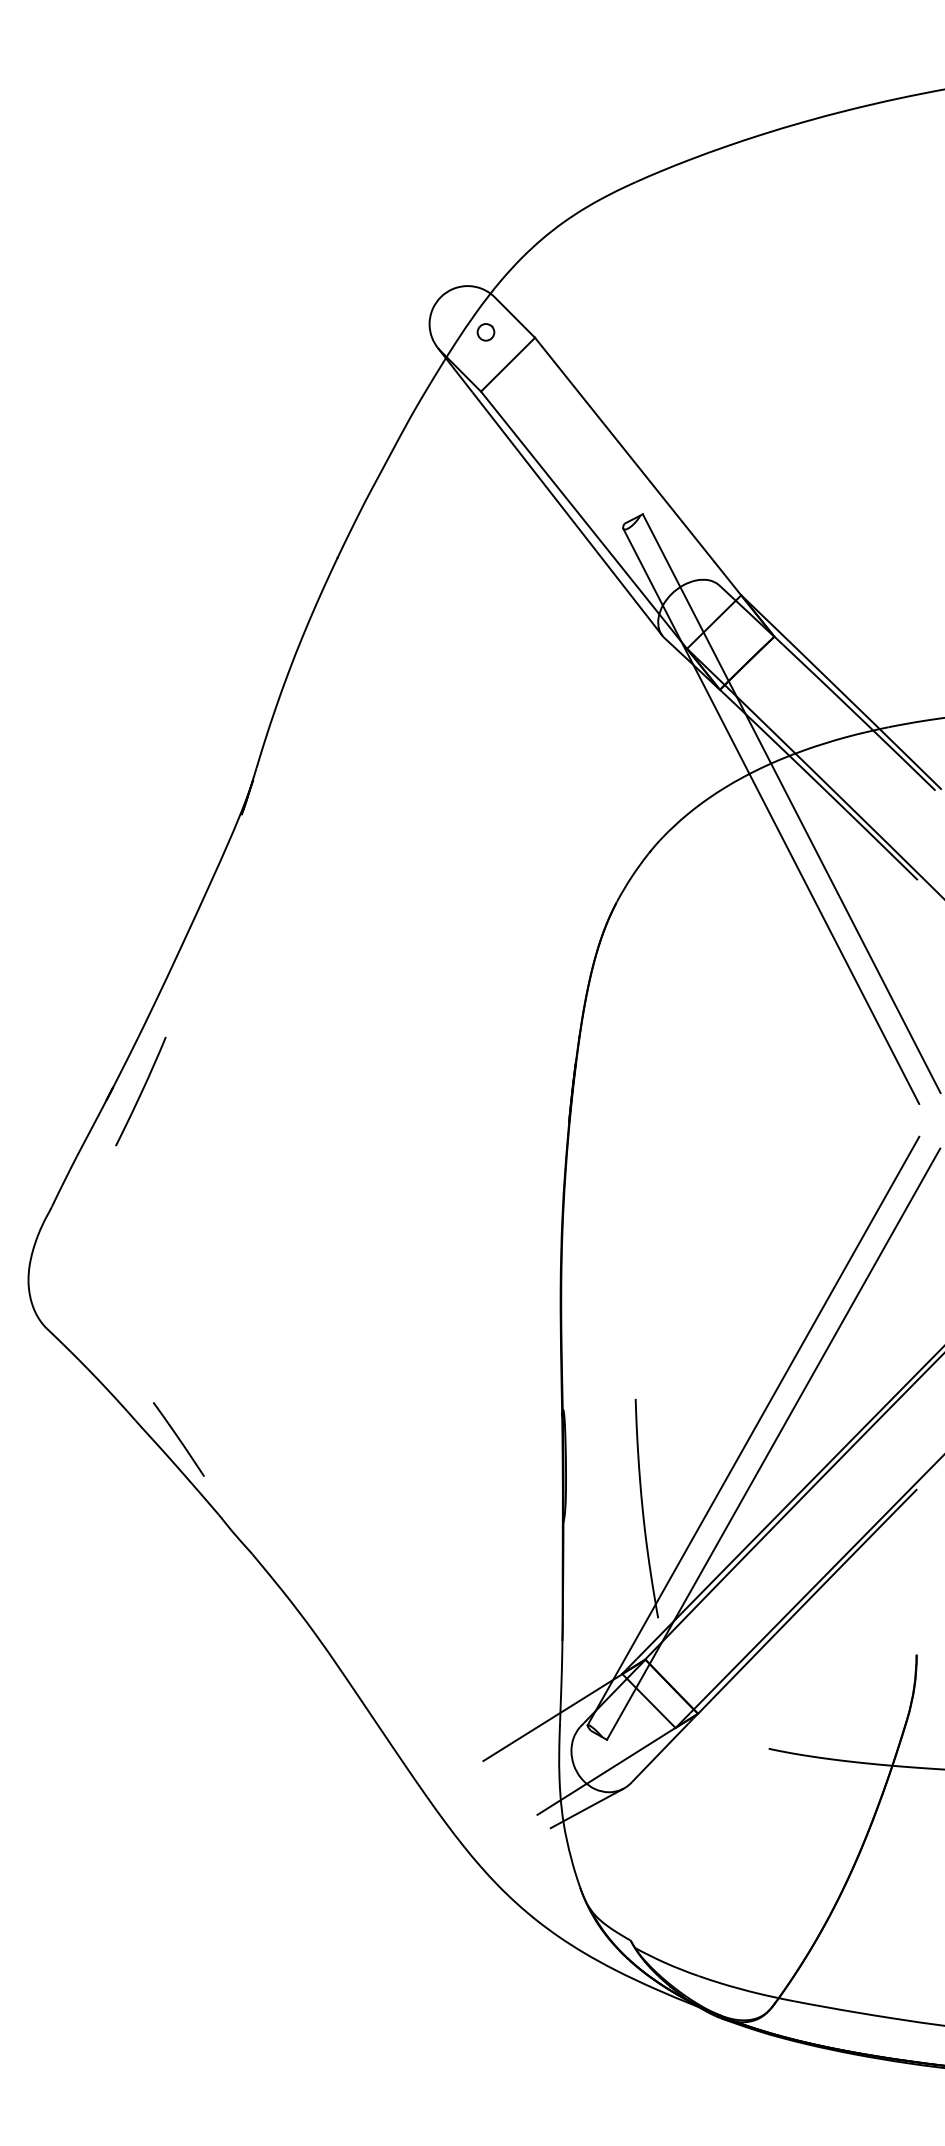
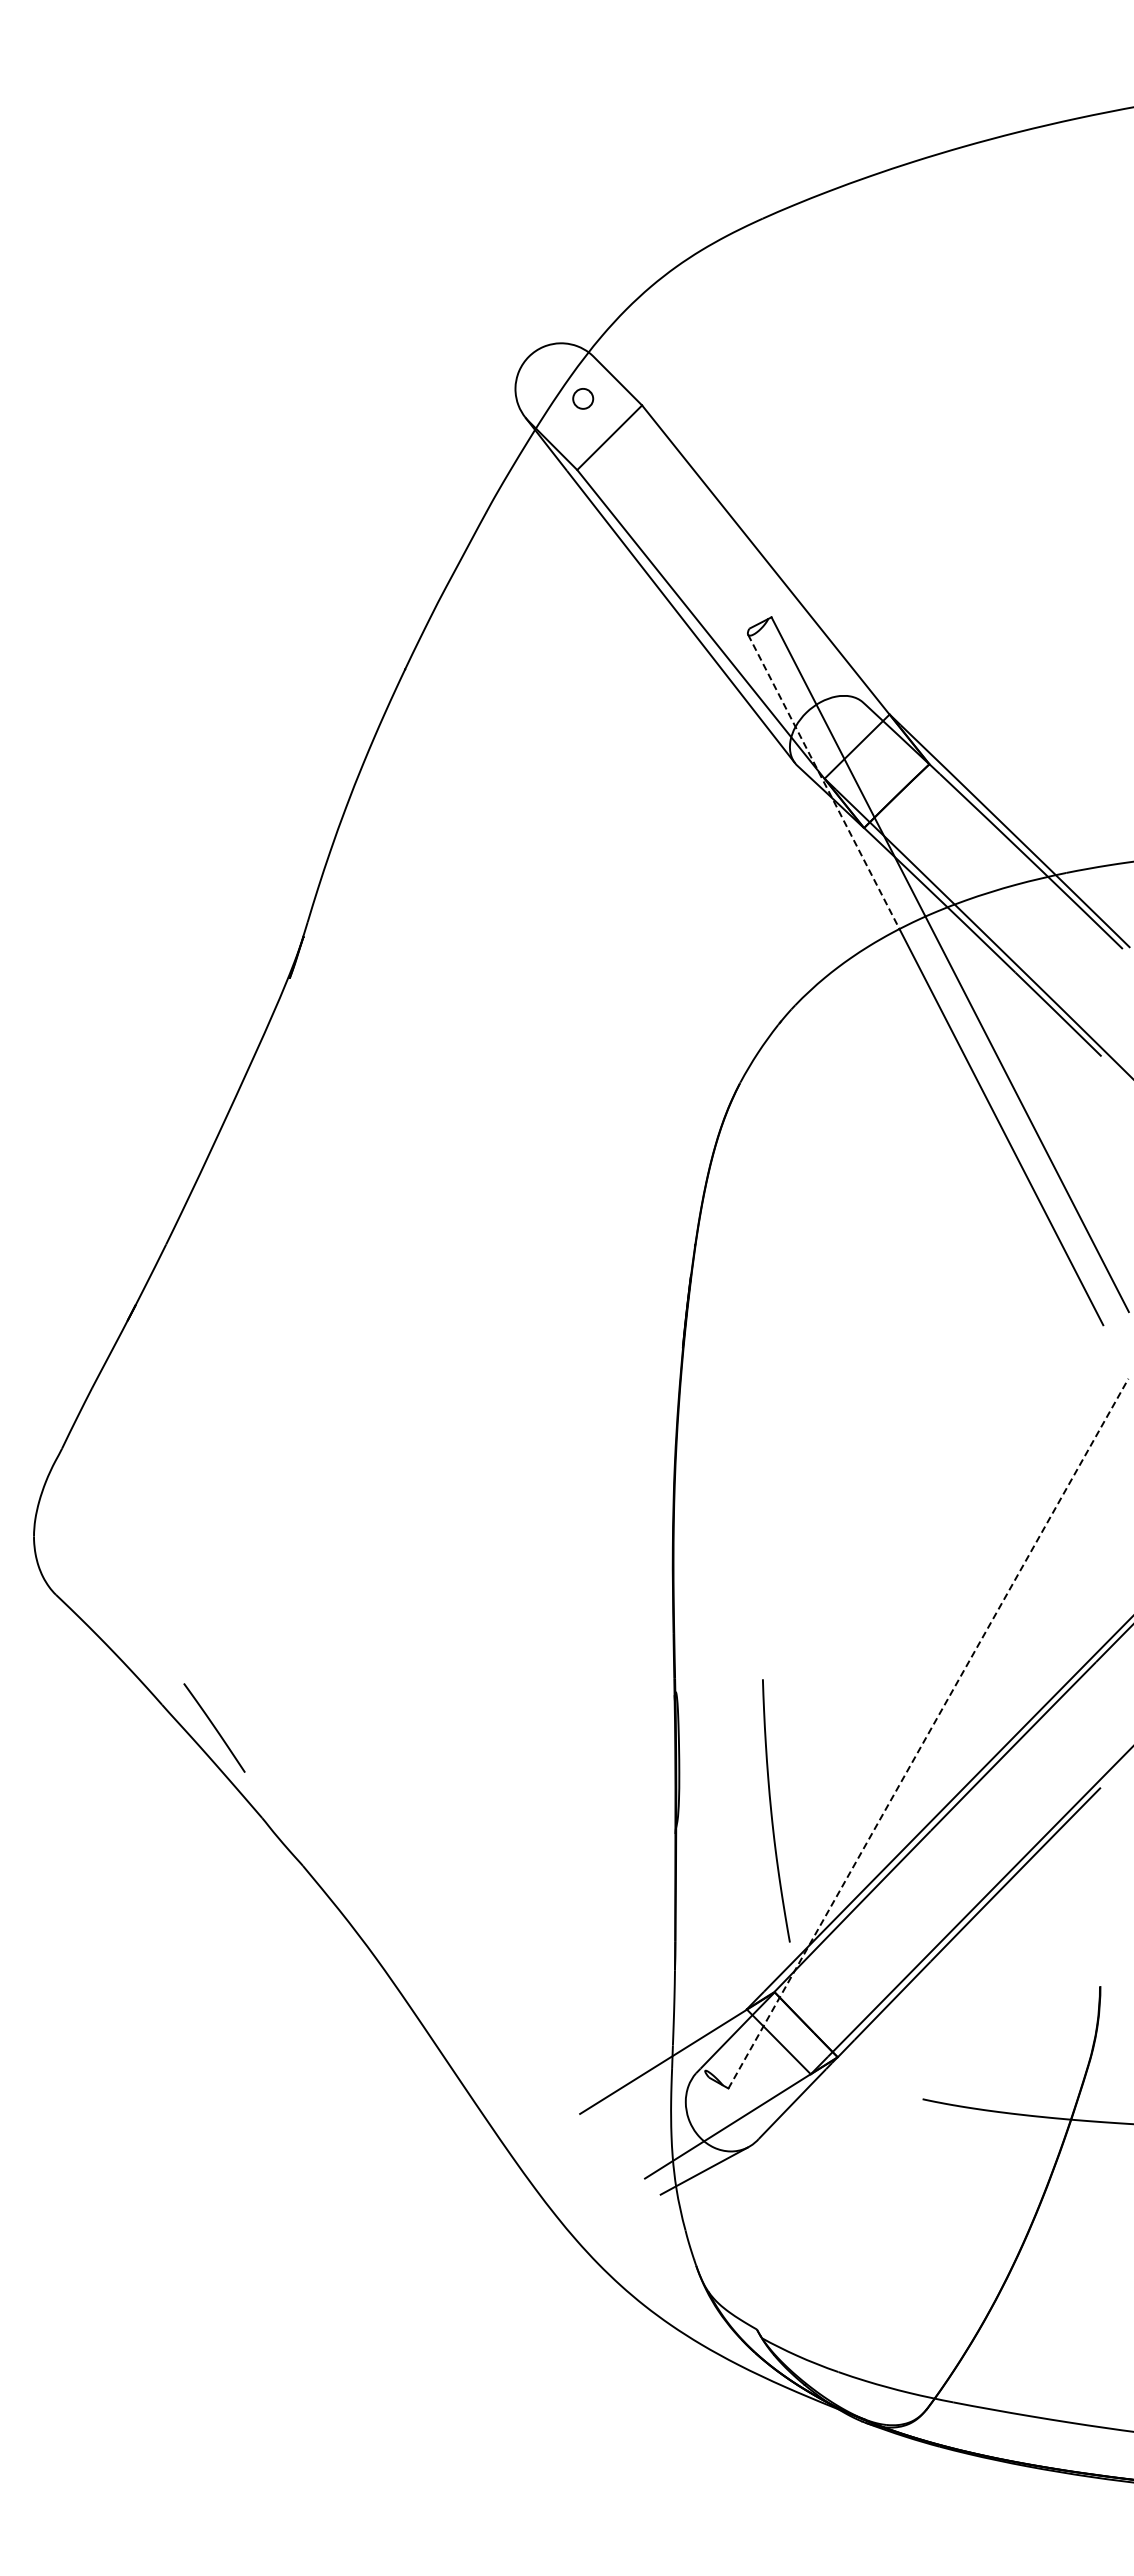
line: (686, 651) -> (823, 782), solid -> dashed
curve: (141, 1090) -> (169, 1309), removed
line: (753, 1430) -> (904, 1717), removed
line: (773, 1444) -> (928, 1733), solid -> dashed

